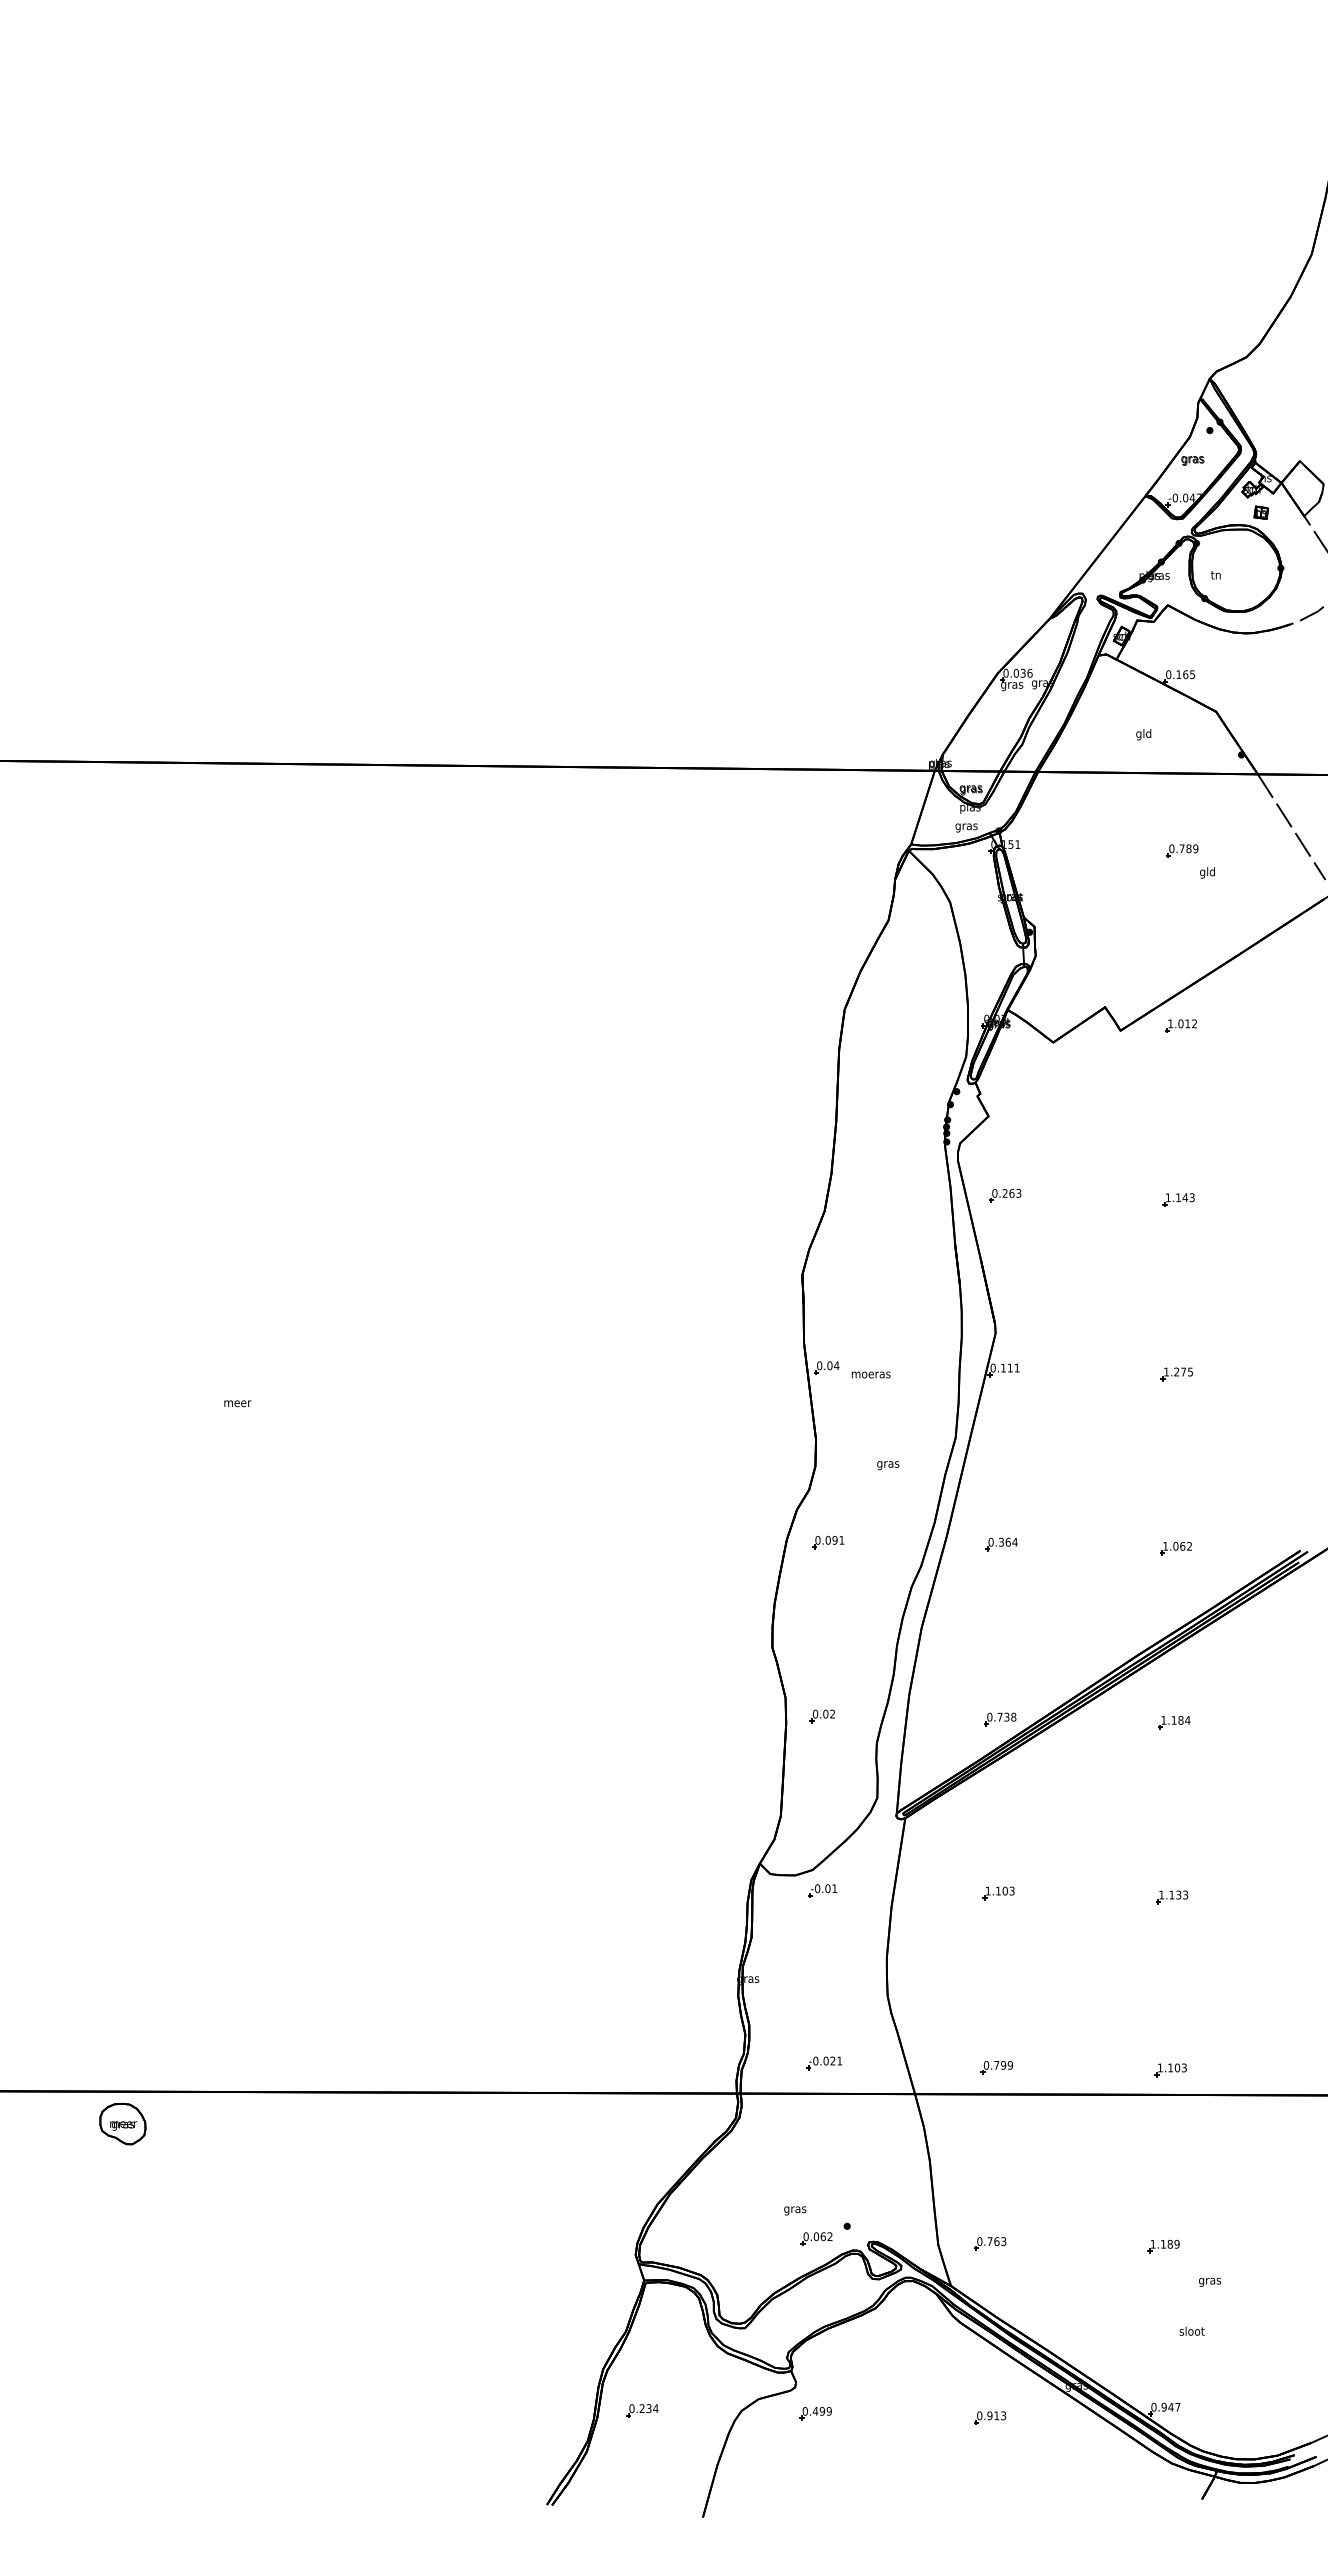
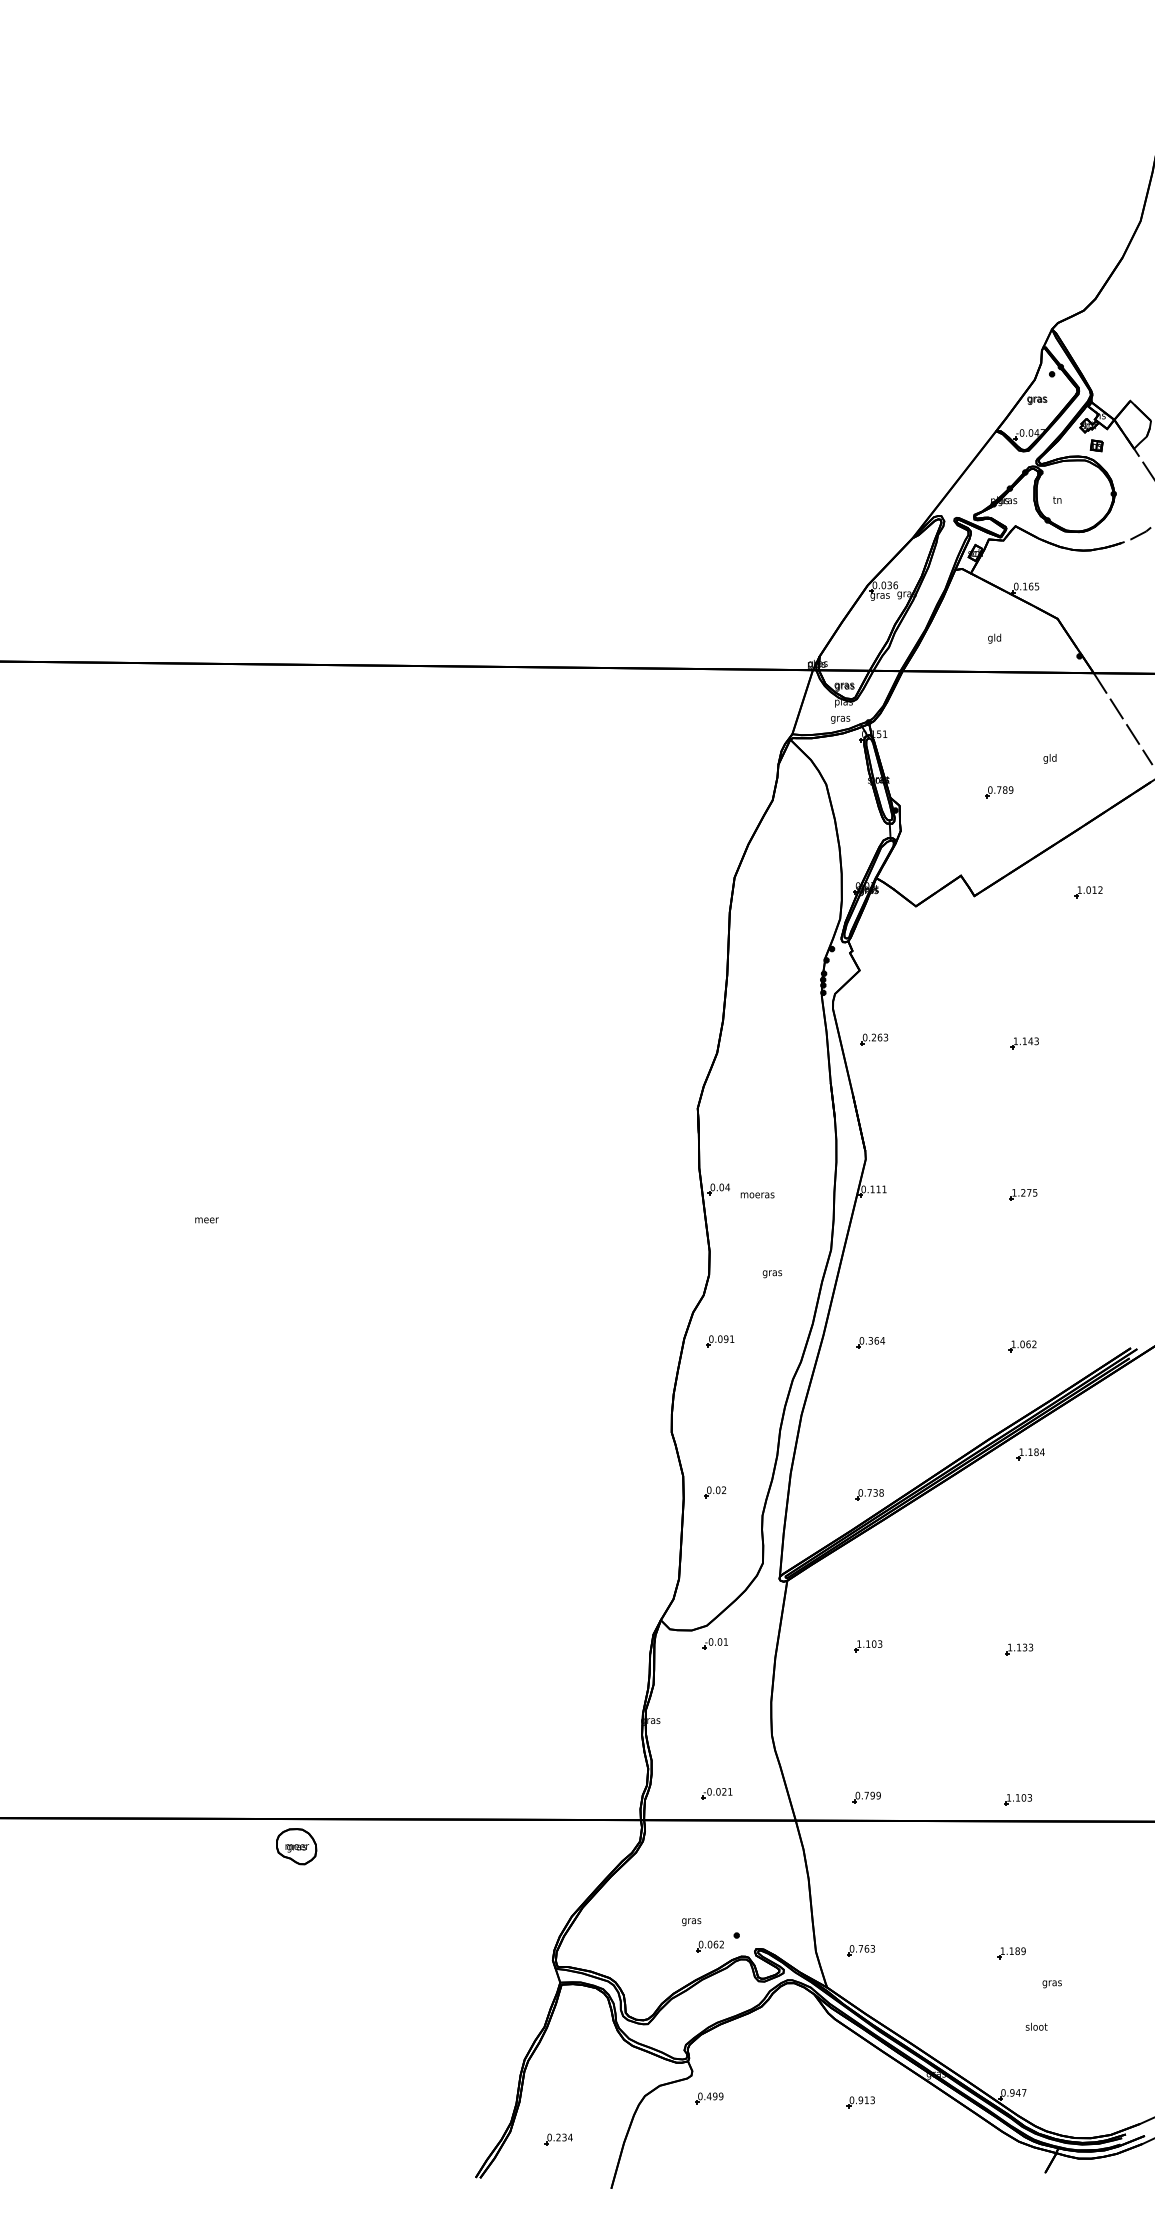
part: (1182, 850) -> (999, 791), moved
part: (1180, 1025) -> (1088, 891), moved
part: (1174, 1722) -> (1030, 1454), moved
part: (122, 2123) -> (296, 1846), moved
part: (642, 2410) -> (558, 2139), moved

